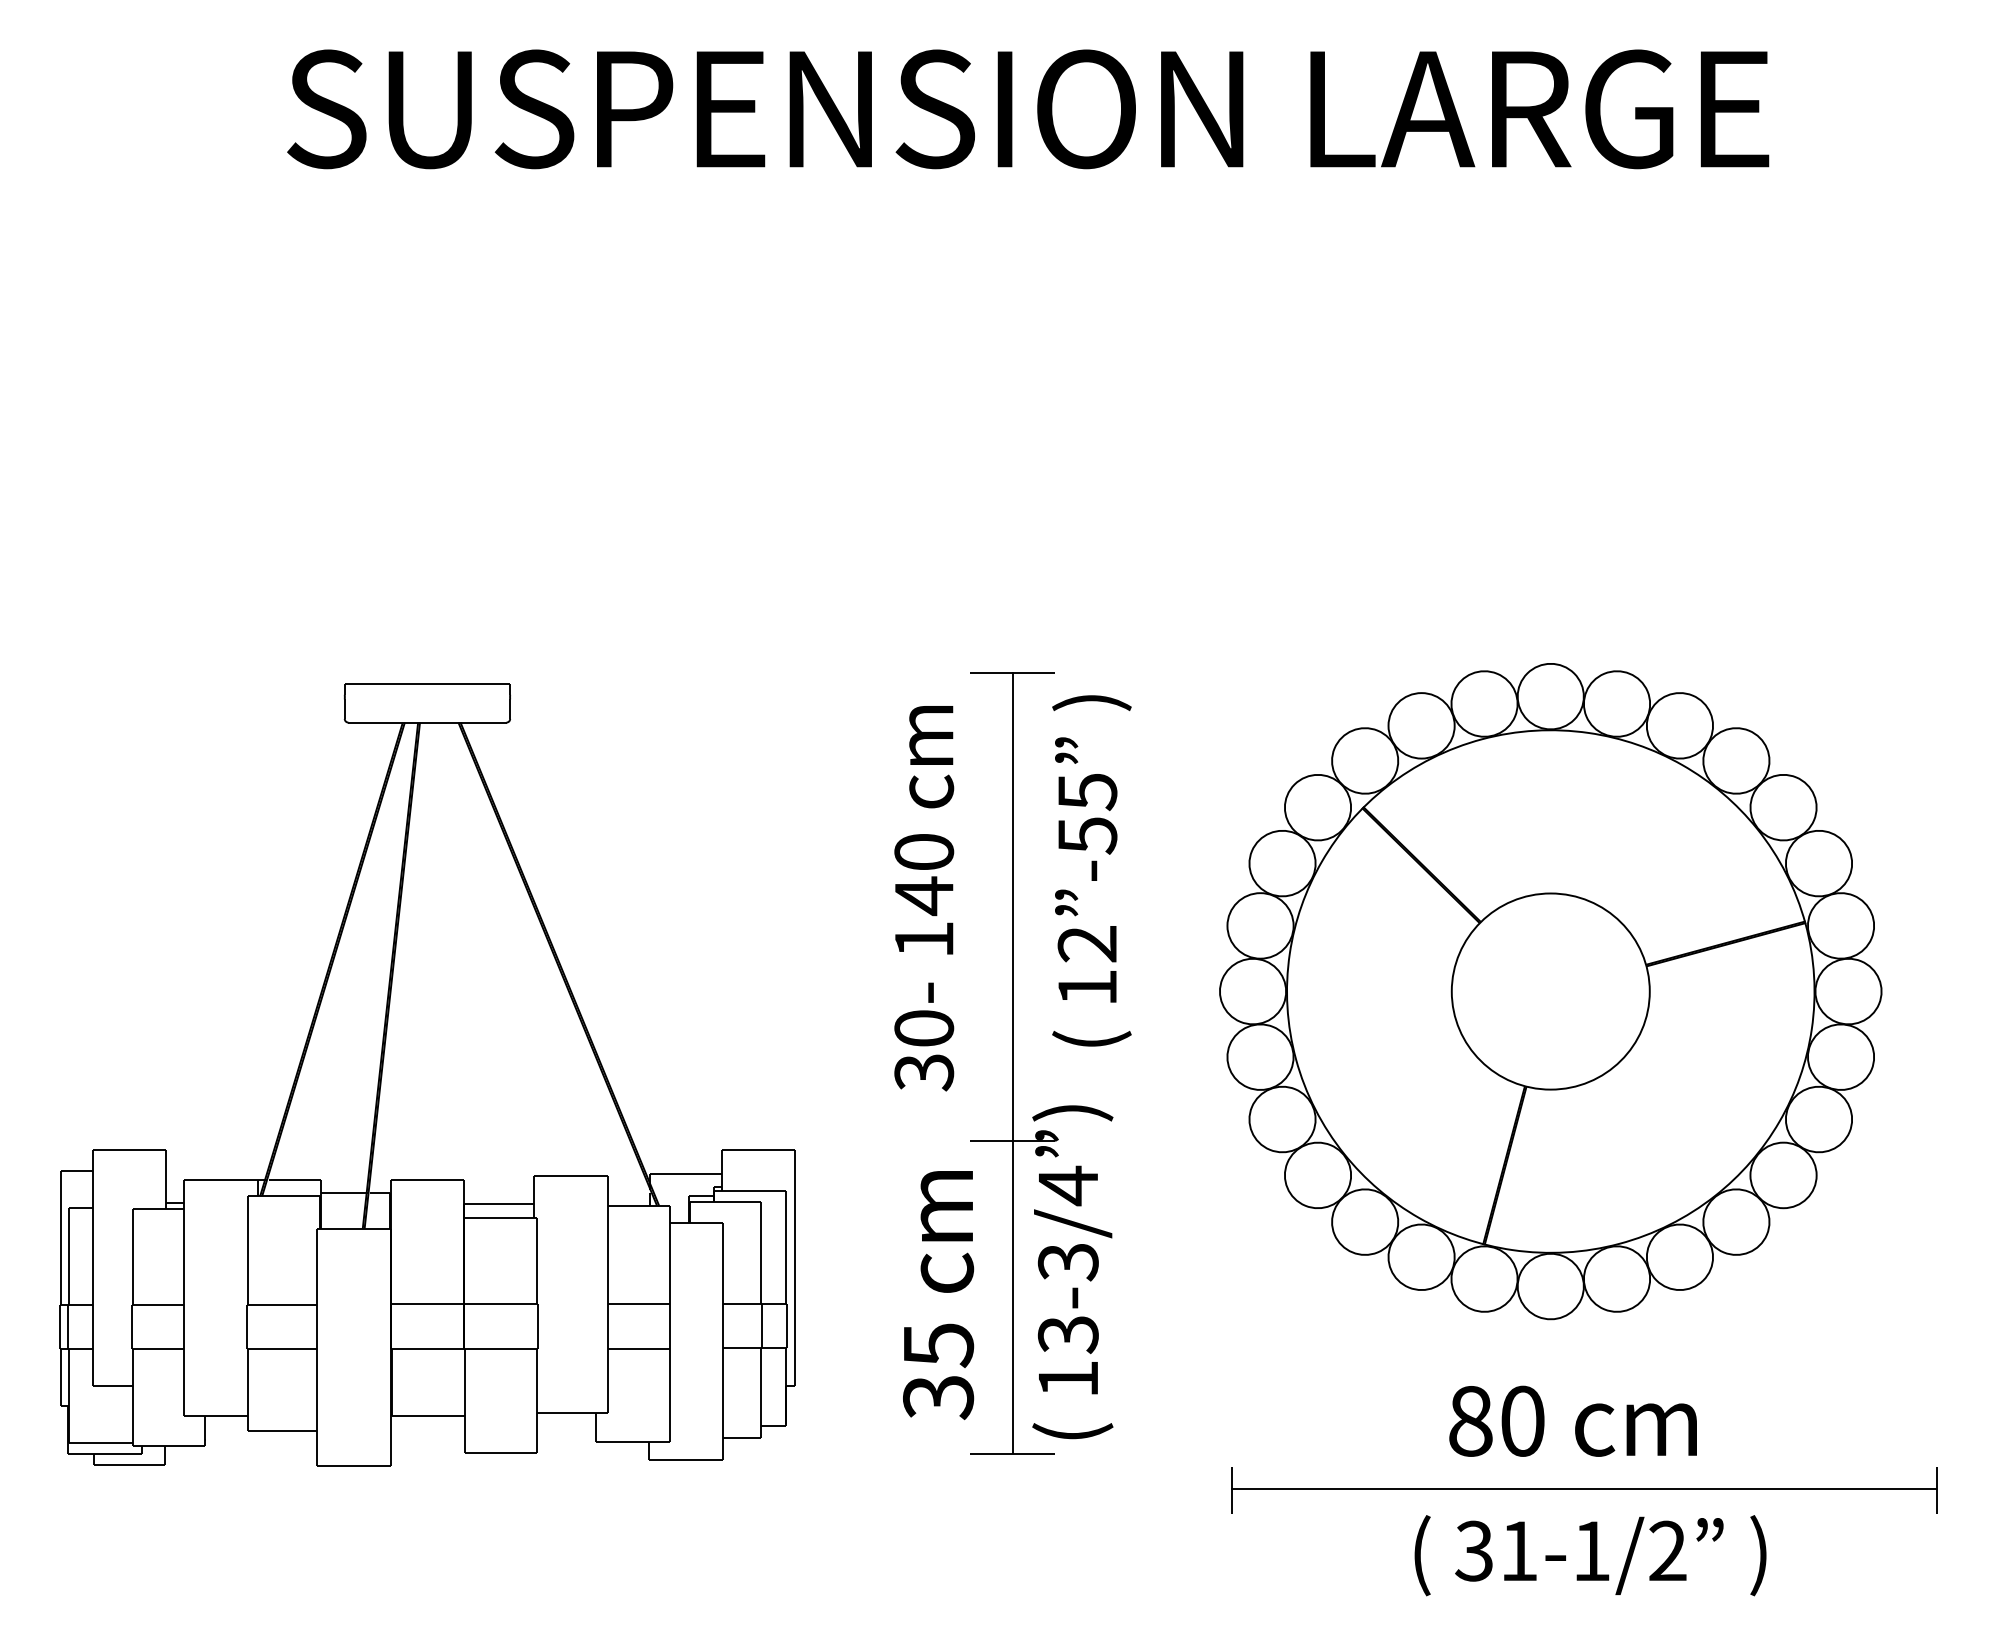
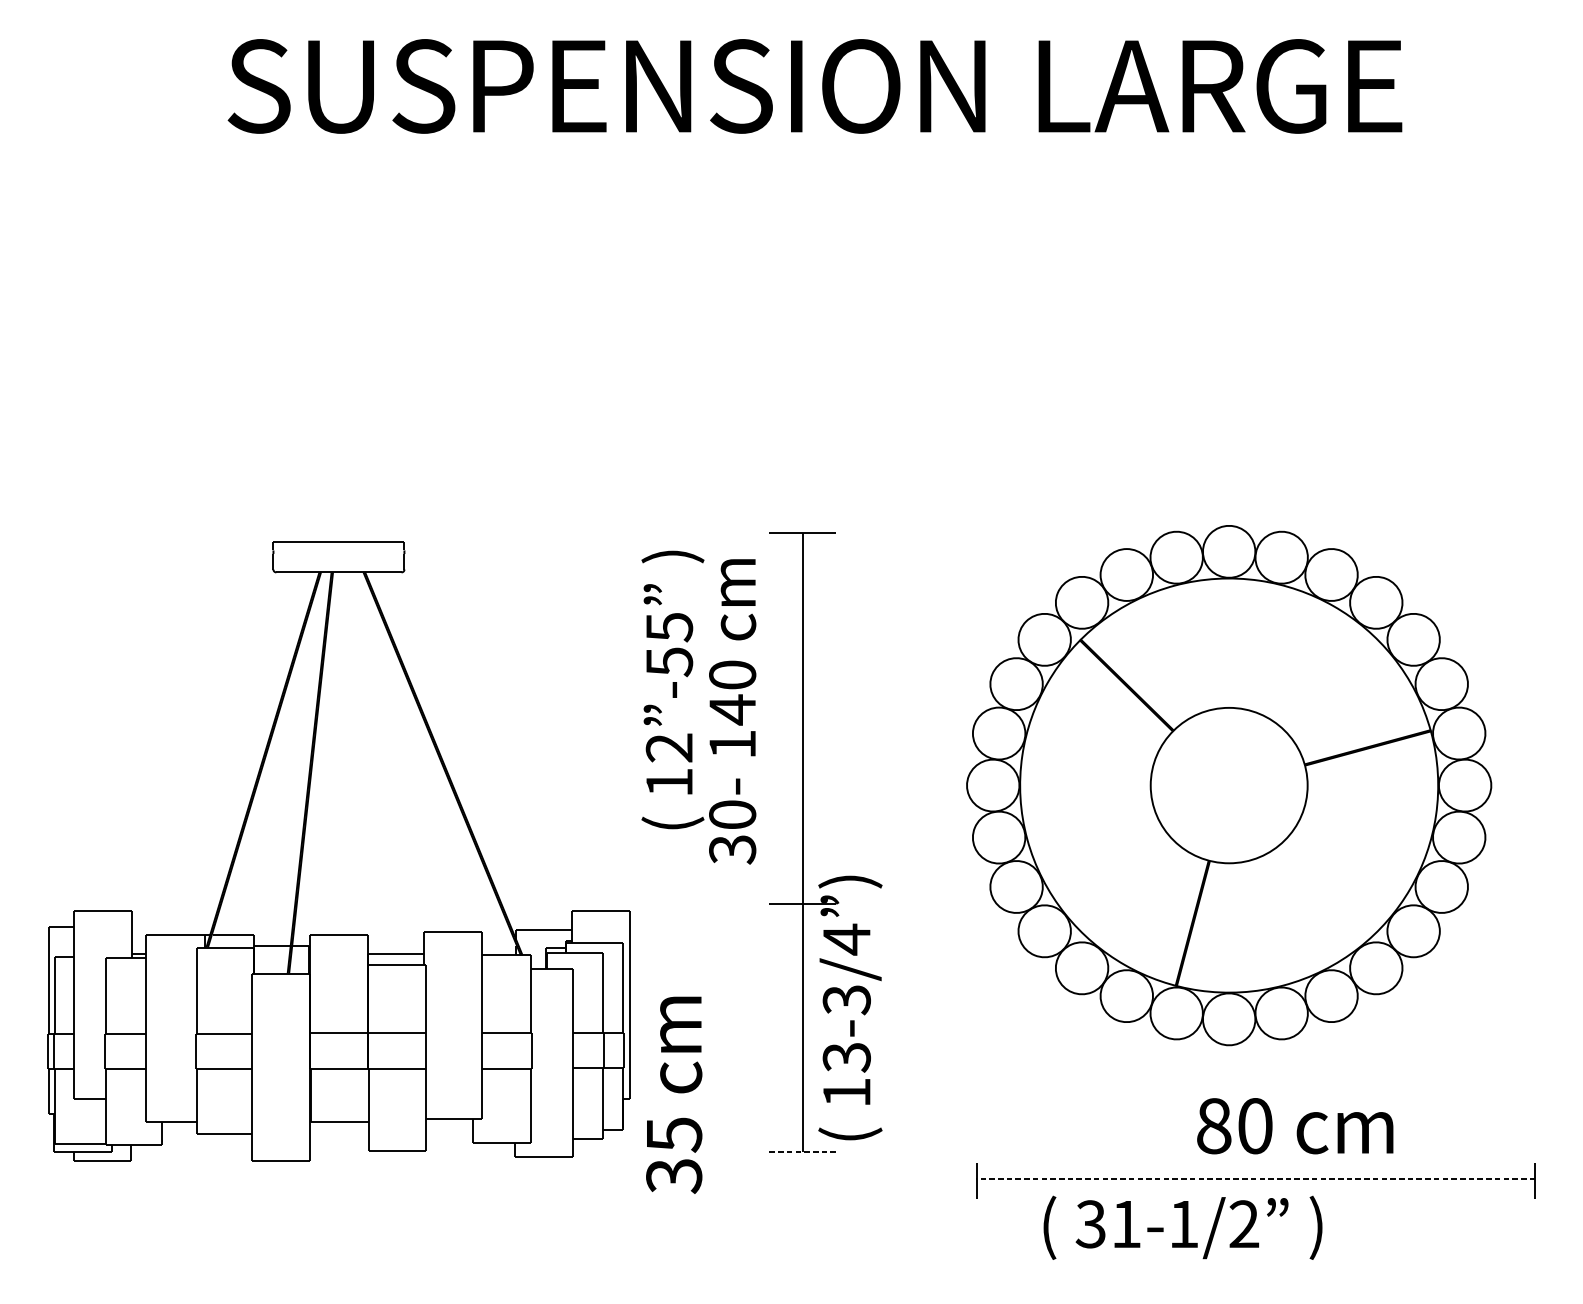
text: (1091, 870) -> (672, 689), moved
text: (938, 1295) -> (674, 1095), moved
text: (1572, 1420) -> (1294, 1125), moved
line: (1011, 1454) -> (801, 1152), solid -> dashed
line: (1583, 1488) -> (1255, 1179), solid -> dashed
text: (1590, 1555) -> (1182, 1227), moved

